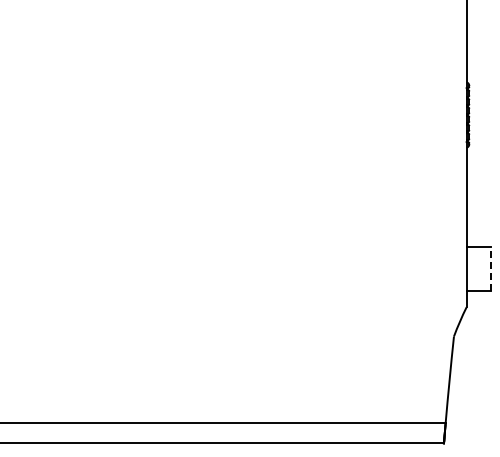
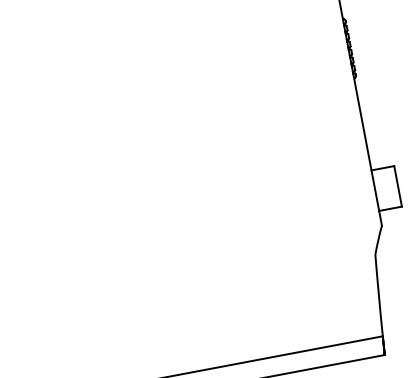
line: (491, 268) -> (398, 185), dashed -> solid

